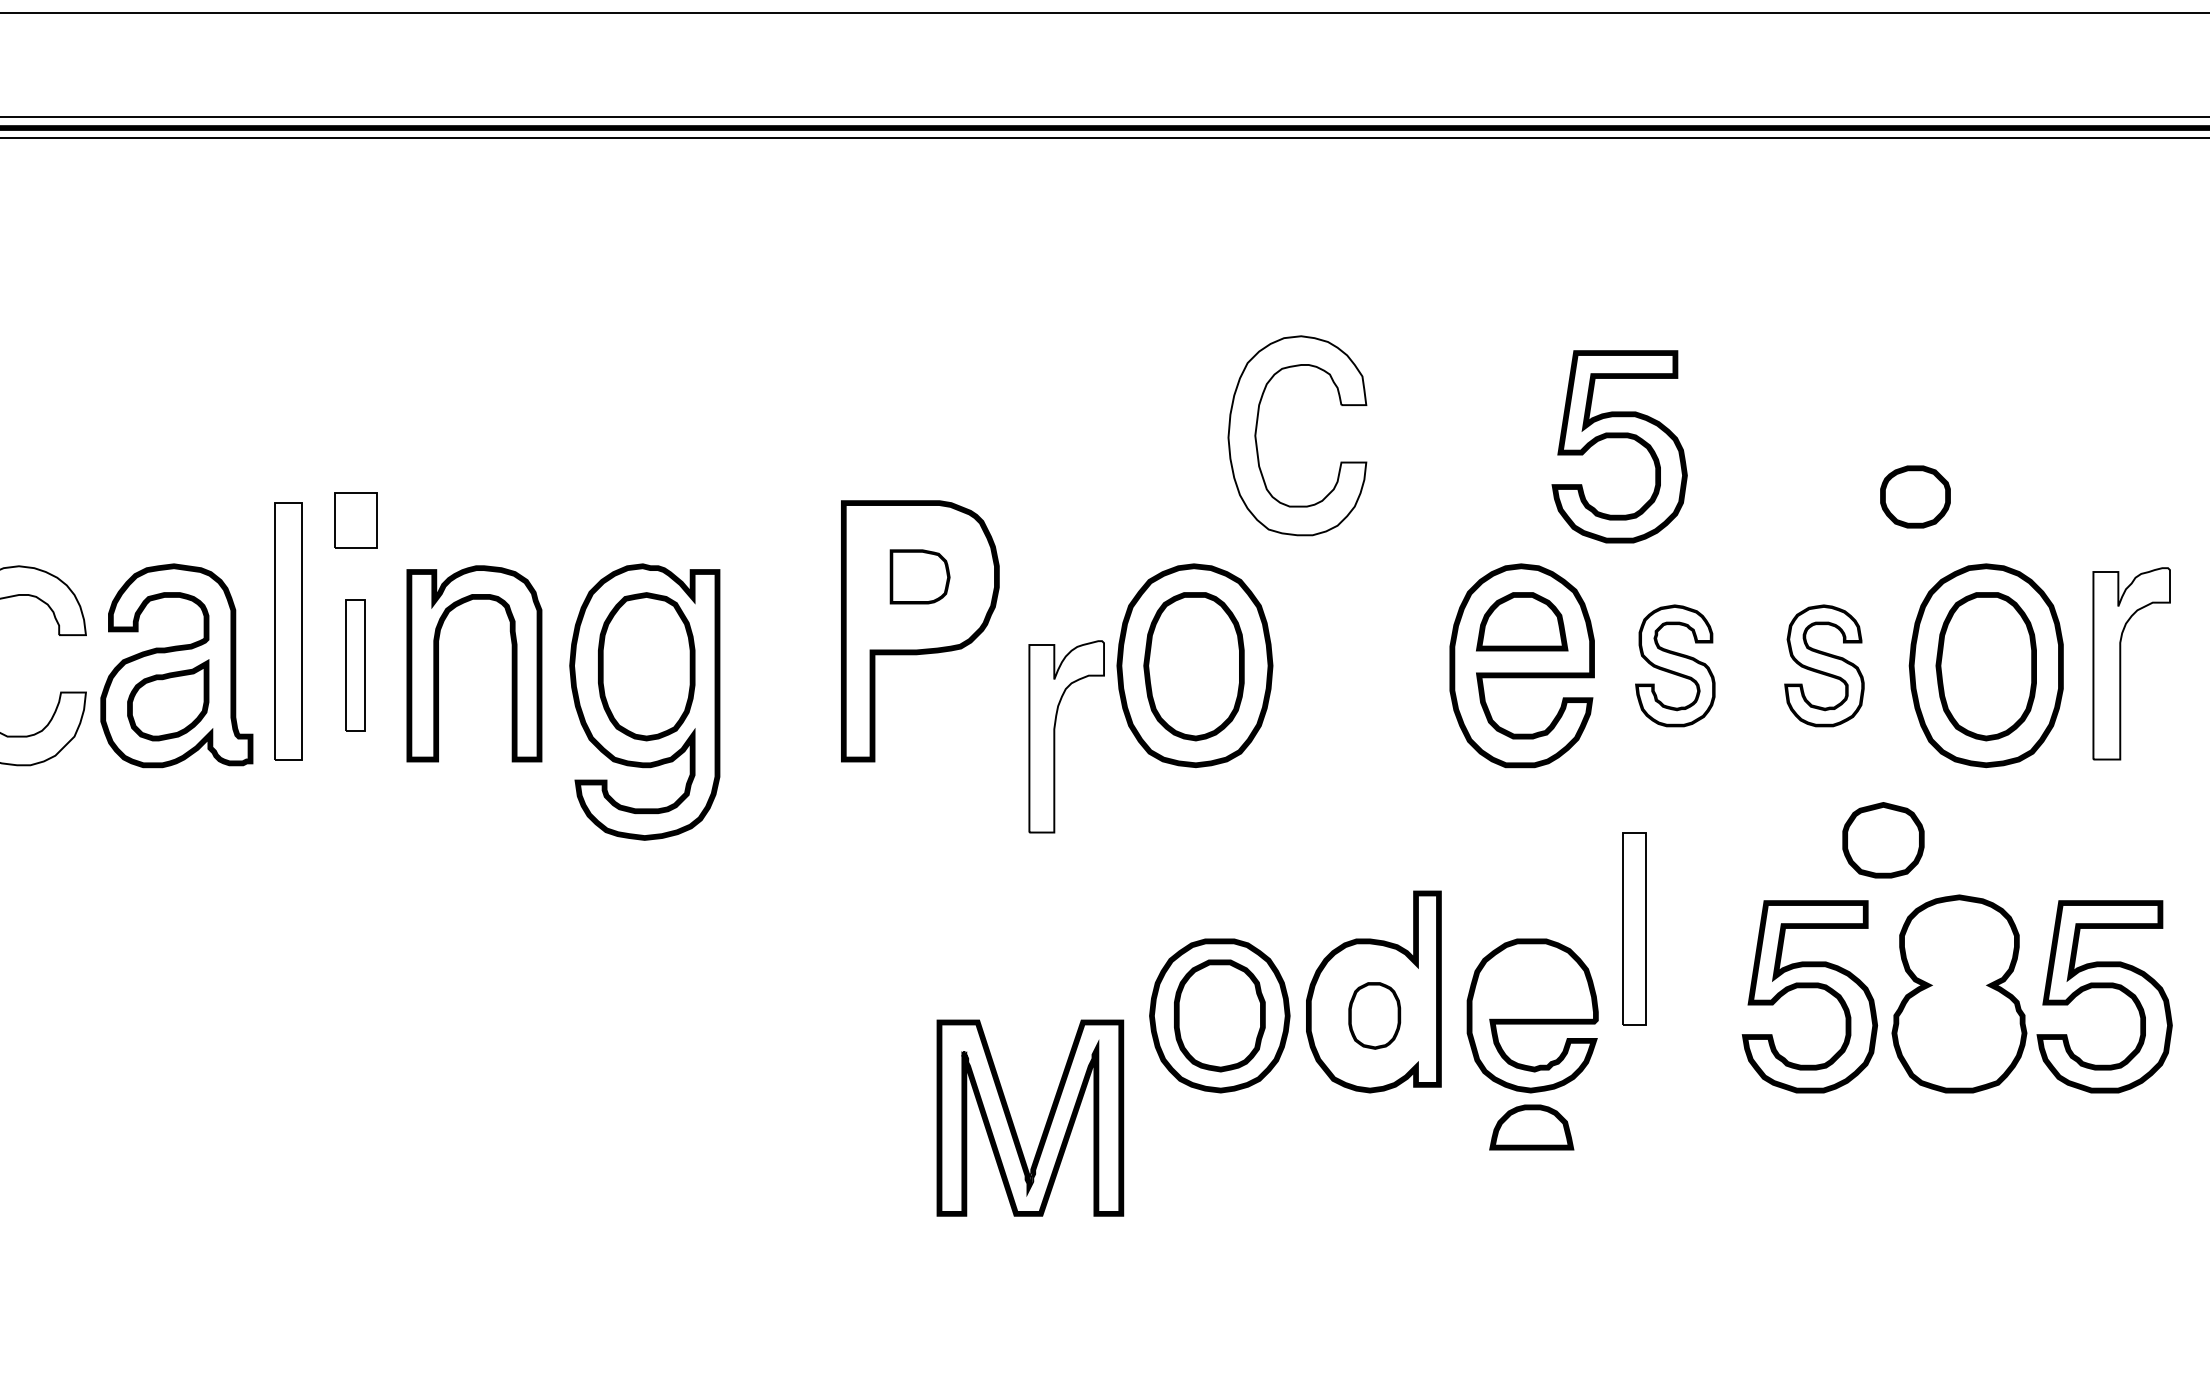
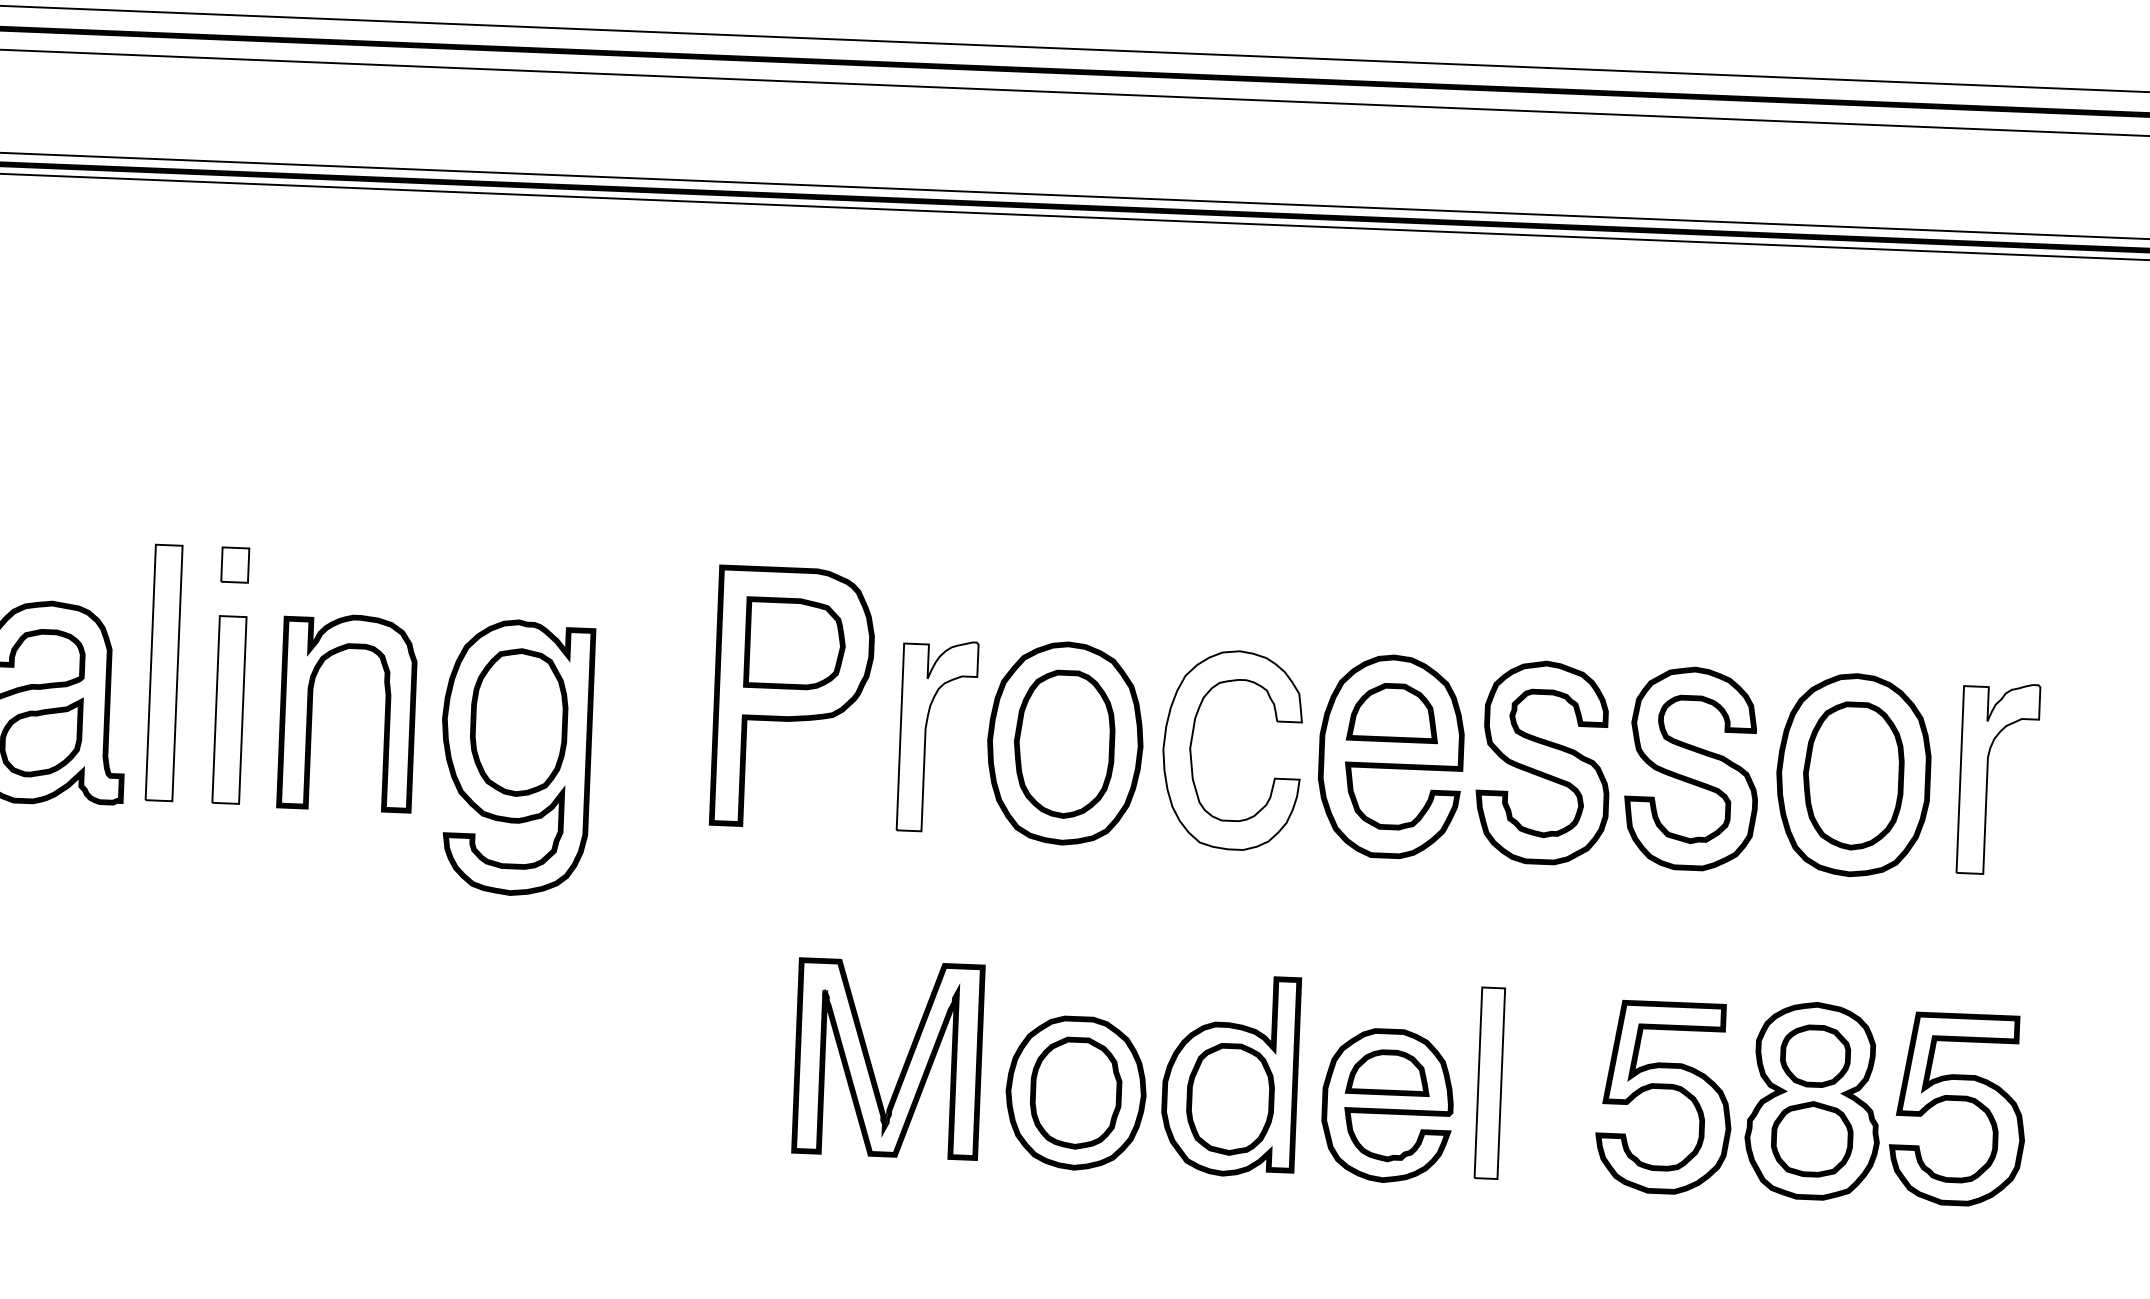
part: (1257, 428) -> (1192, 741), moved
part: (1619, 438) -> (1497, 534), removed
part: (1915, 496) -> (1815, 1055), moved
part: (355, 520) -> (234, 565), size x0.62
part: (919, 576) -> (794, 643), size x1.67
part: (355, 665) -> (229, 709), size x1.43
part: (1675, 665) -> (1544, 762), size x1.67
part: (1824, 665) -> (1692, 768), size x1.67
part: (1055, 736) -> (926, 735), moved
part: (1883, 840) -> (1812, 1139), moved
part: (1634, 928) -> (1490, 1082), moved
part: (1374, 1015) -> (1230, 1099), size x1.67
part: (1045, 1123) -> (903, 1065), moved
part: (1531, 1127) -> (1387, 1072), moved

